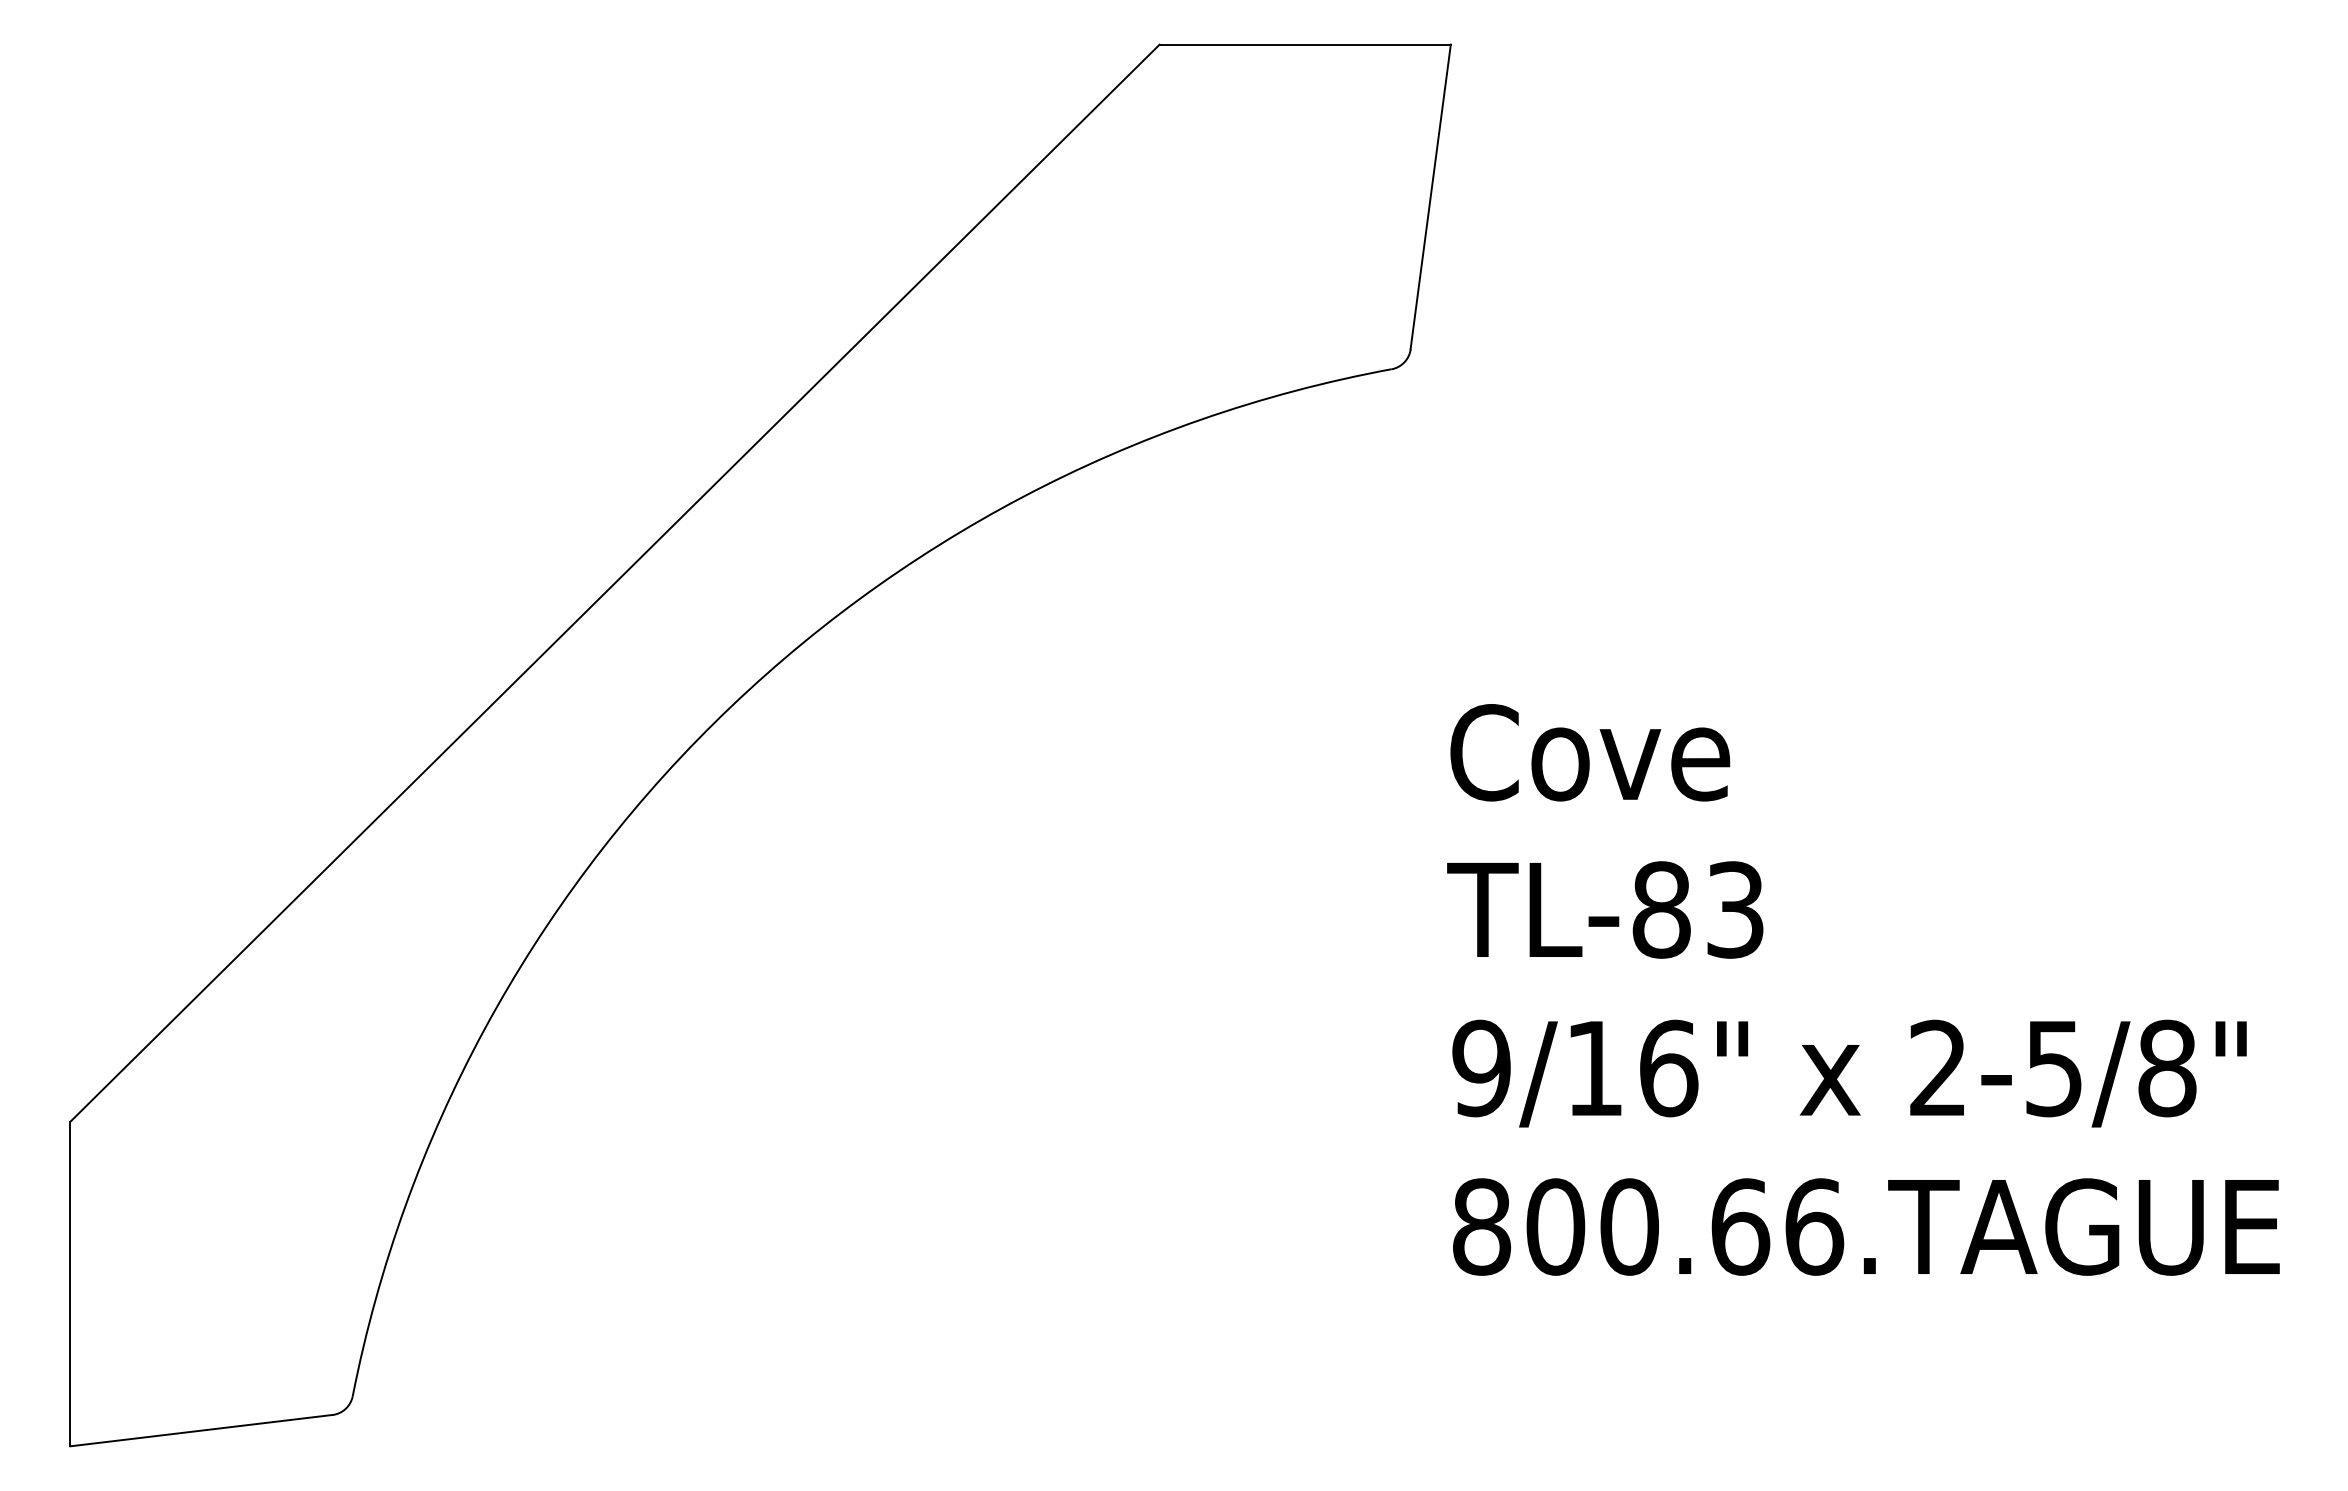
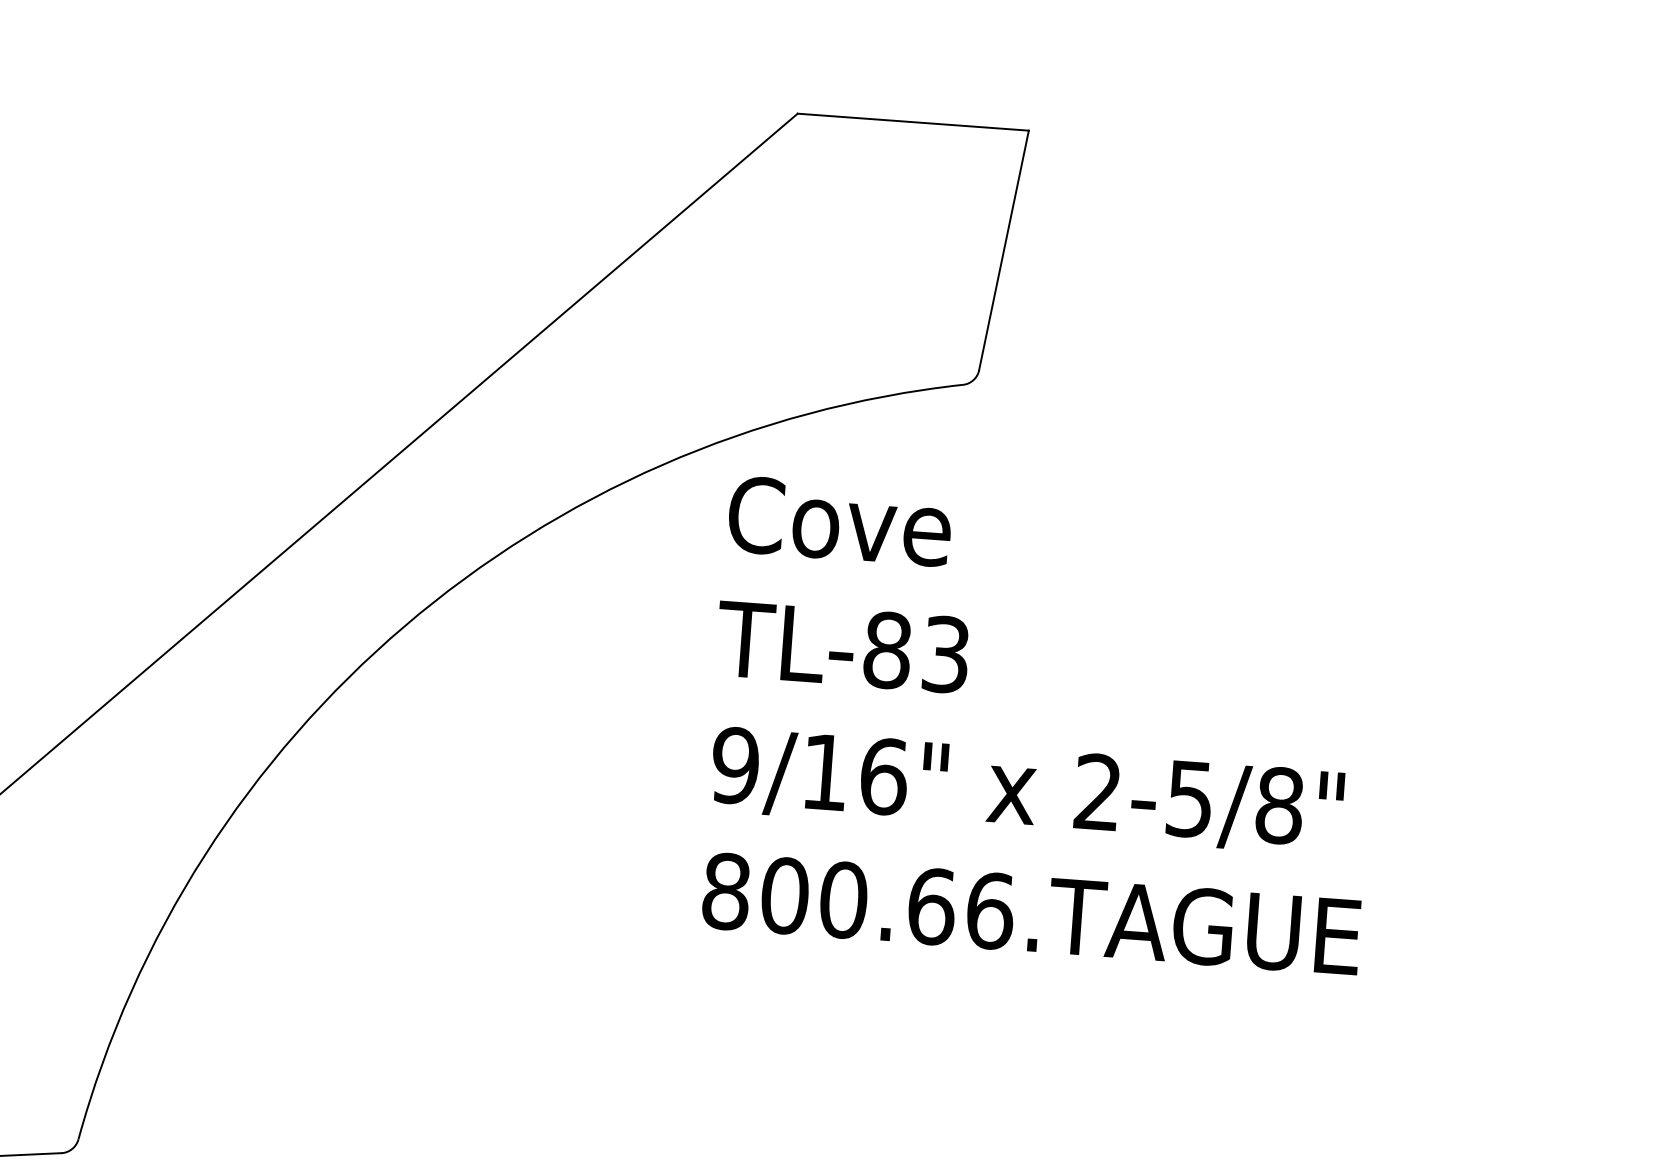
text: (1863, 989) -> (1043, 725), moved

